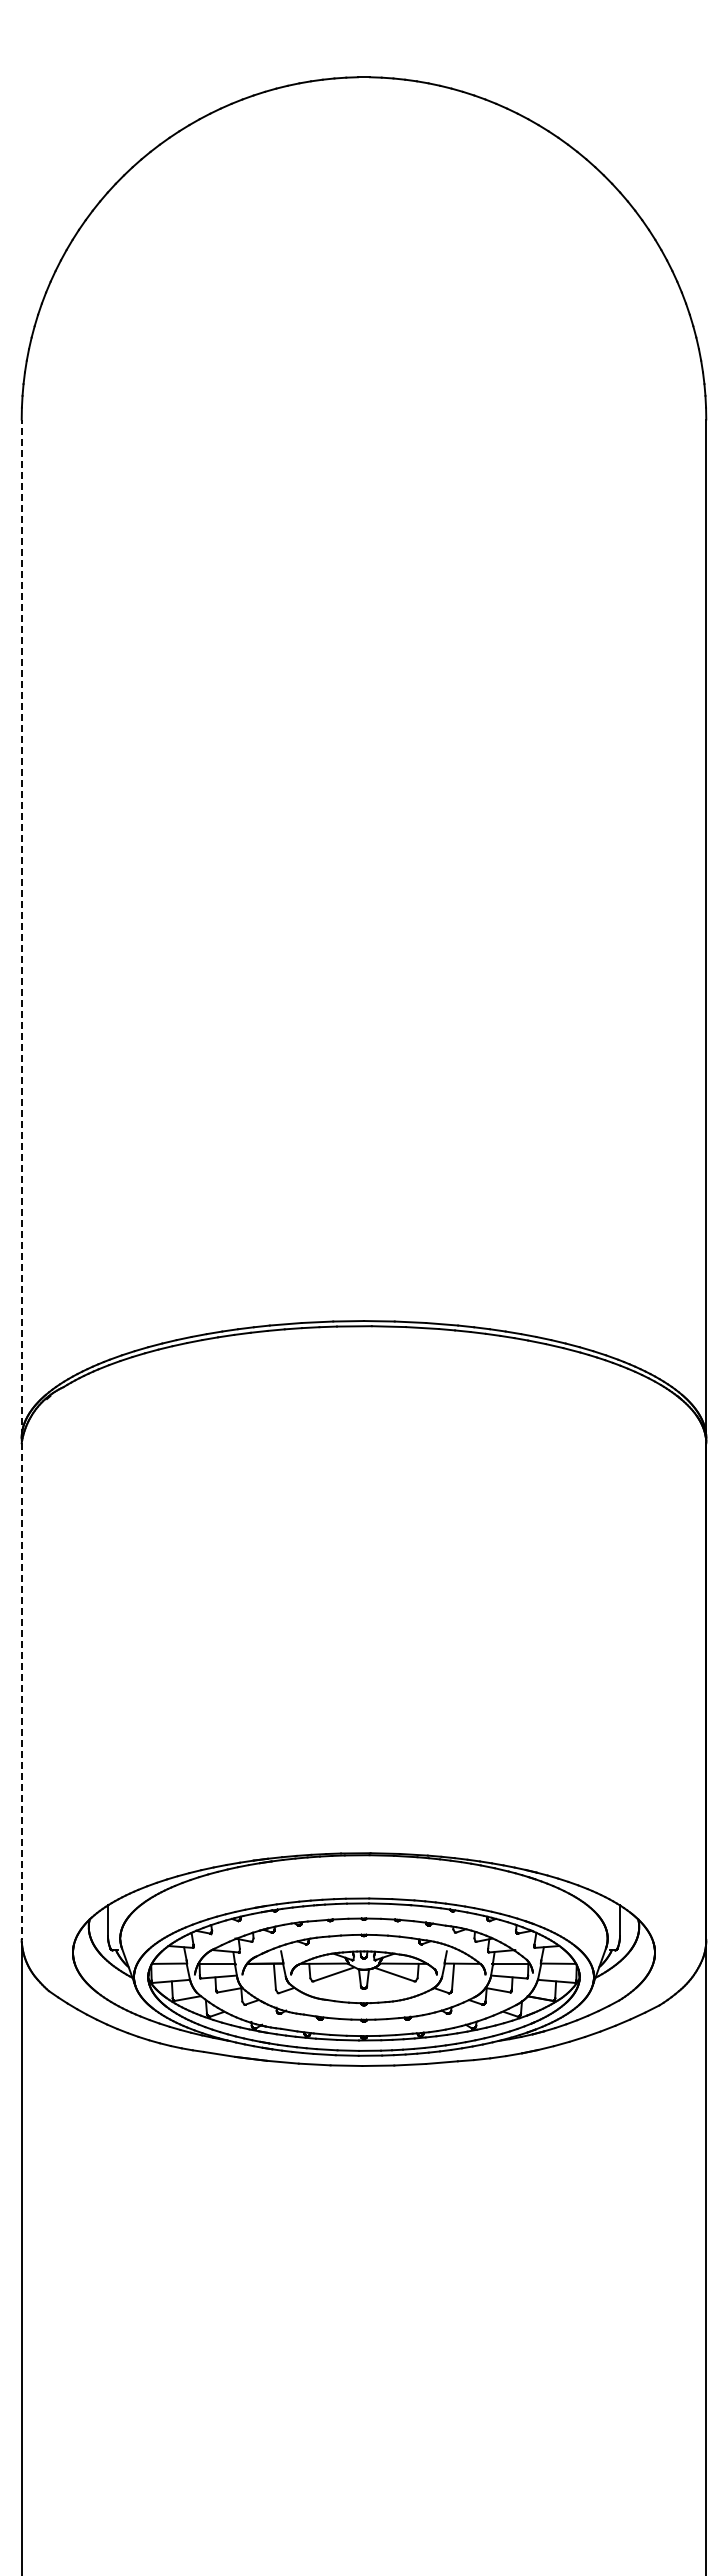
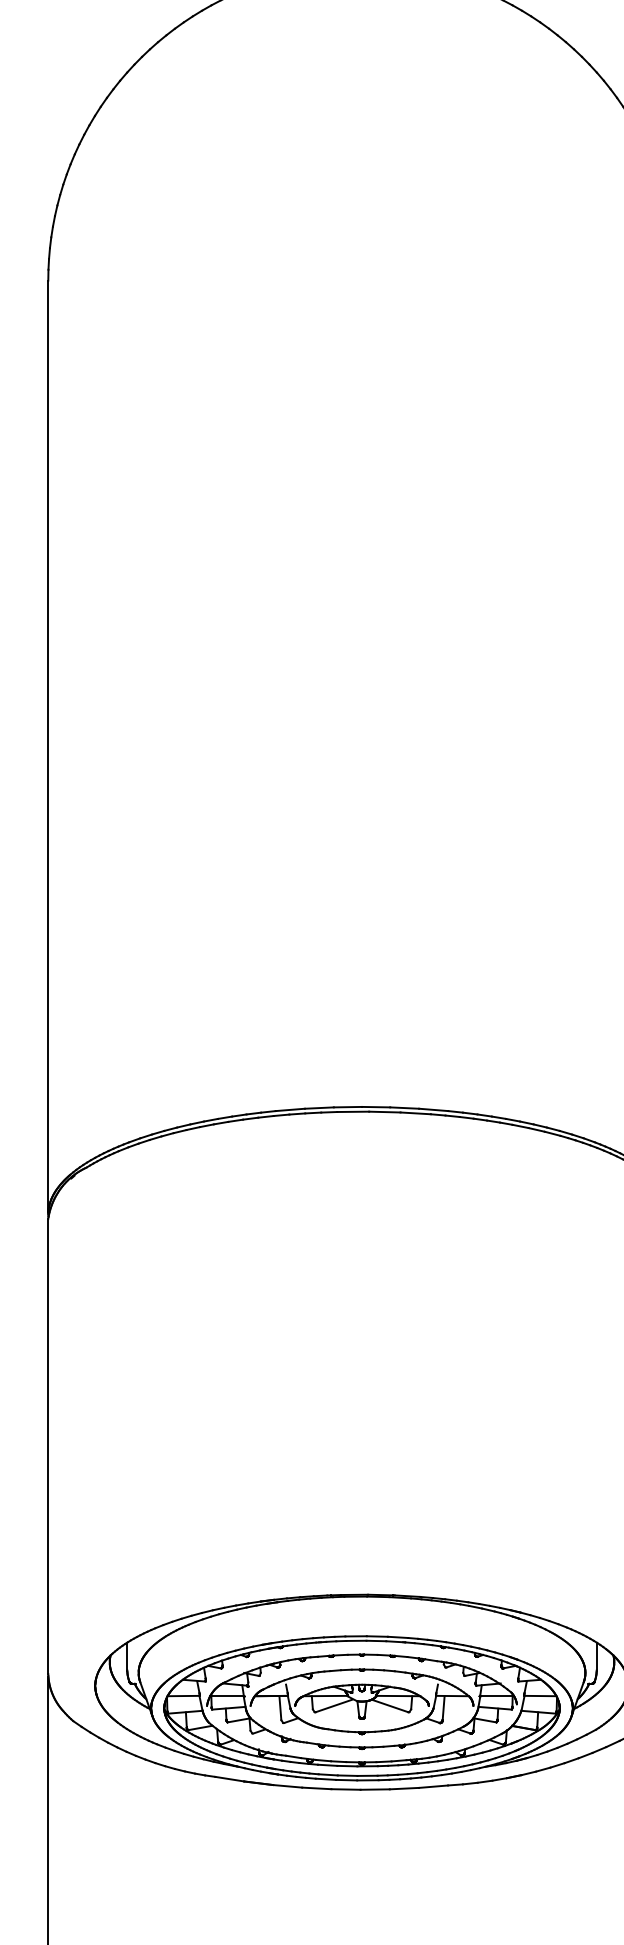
line: (21, 927) -> (48, 746), dashed -> solid
line: (21, 1692) -> (48, 1447), dashed -> solid

